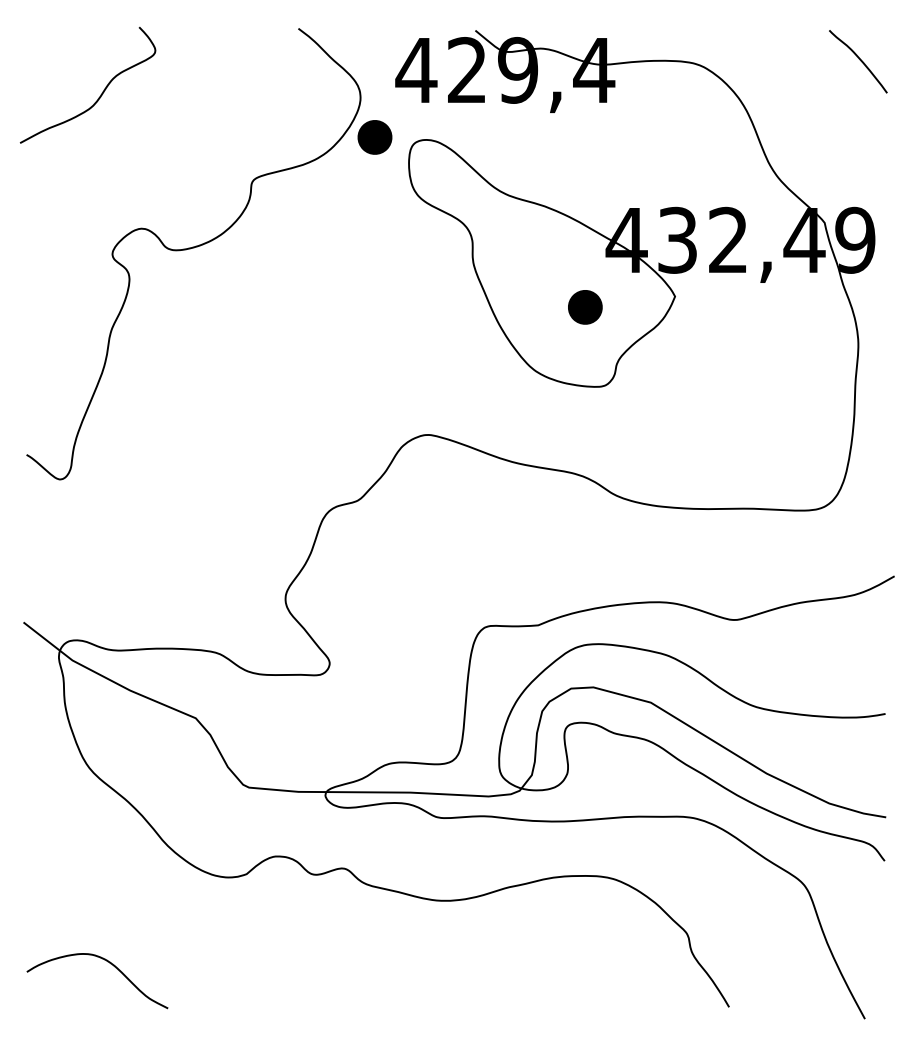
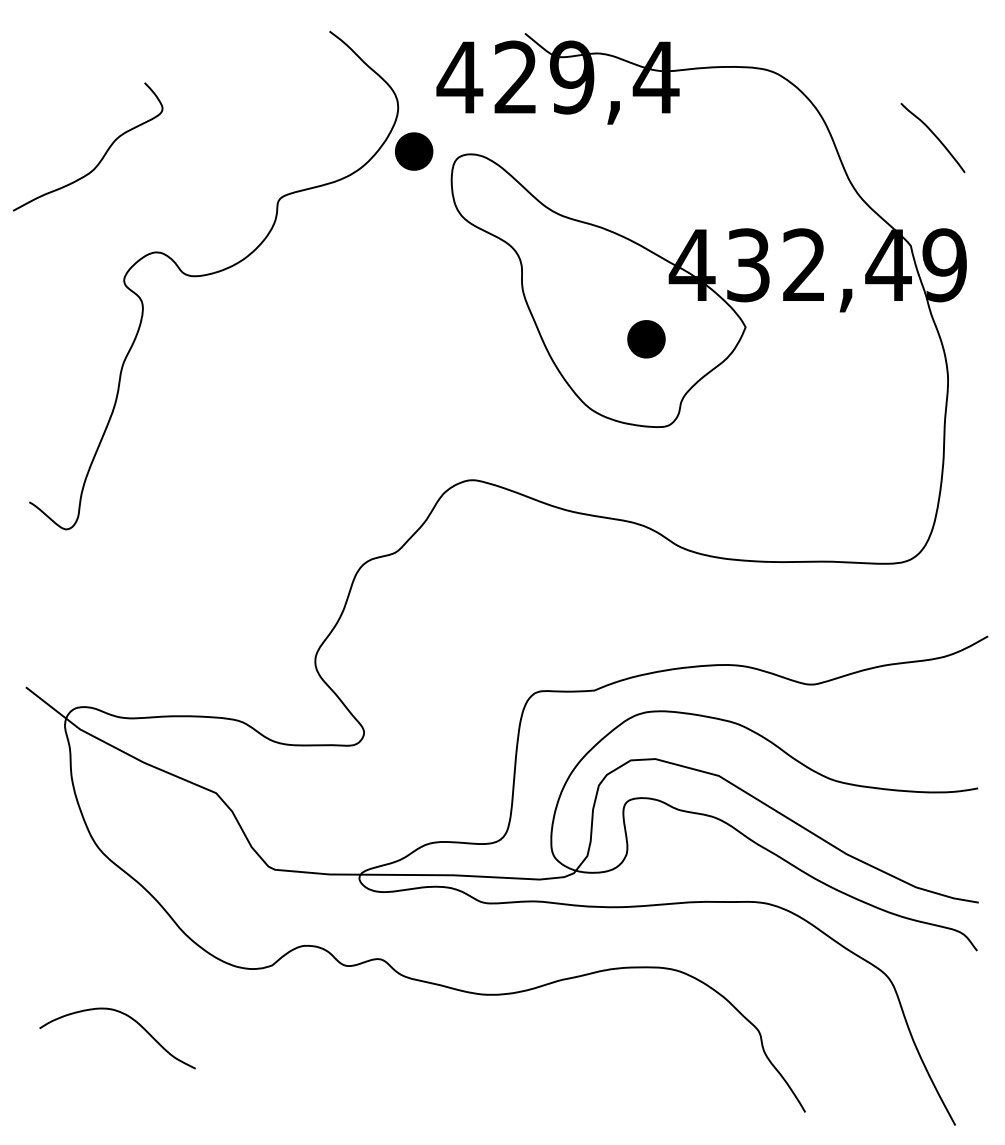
curve: (858, 59) -> (933, 135), moved
curve: (101, 93) -> (102, 156), moved
curve: (110, 963) -> (131, 1019), moved

